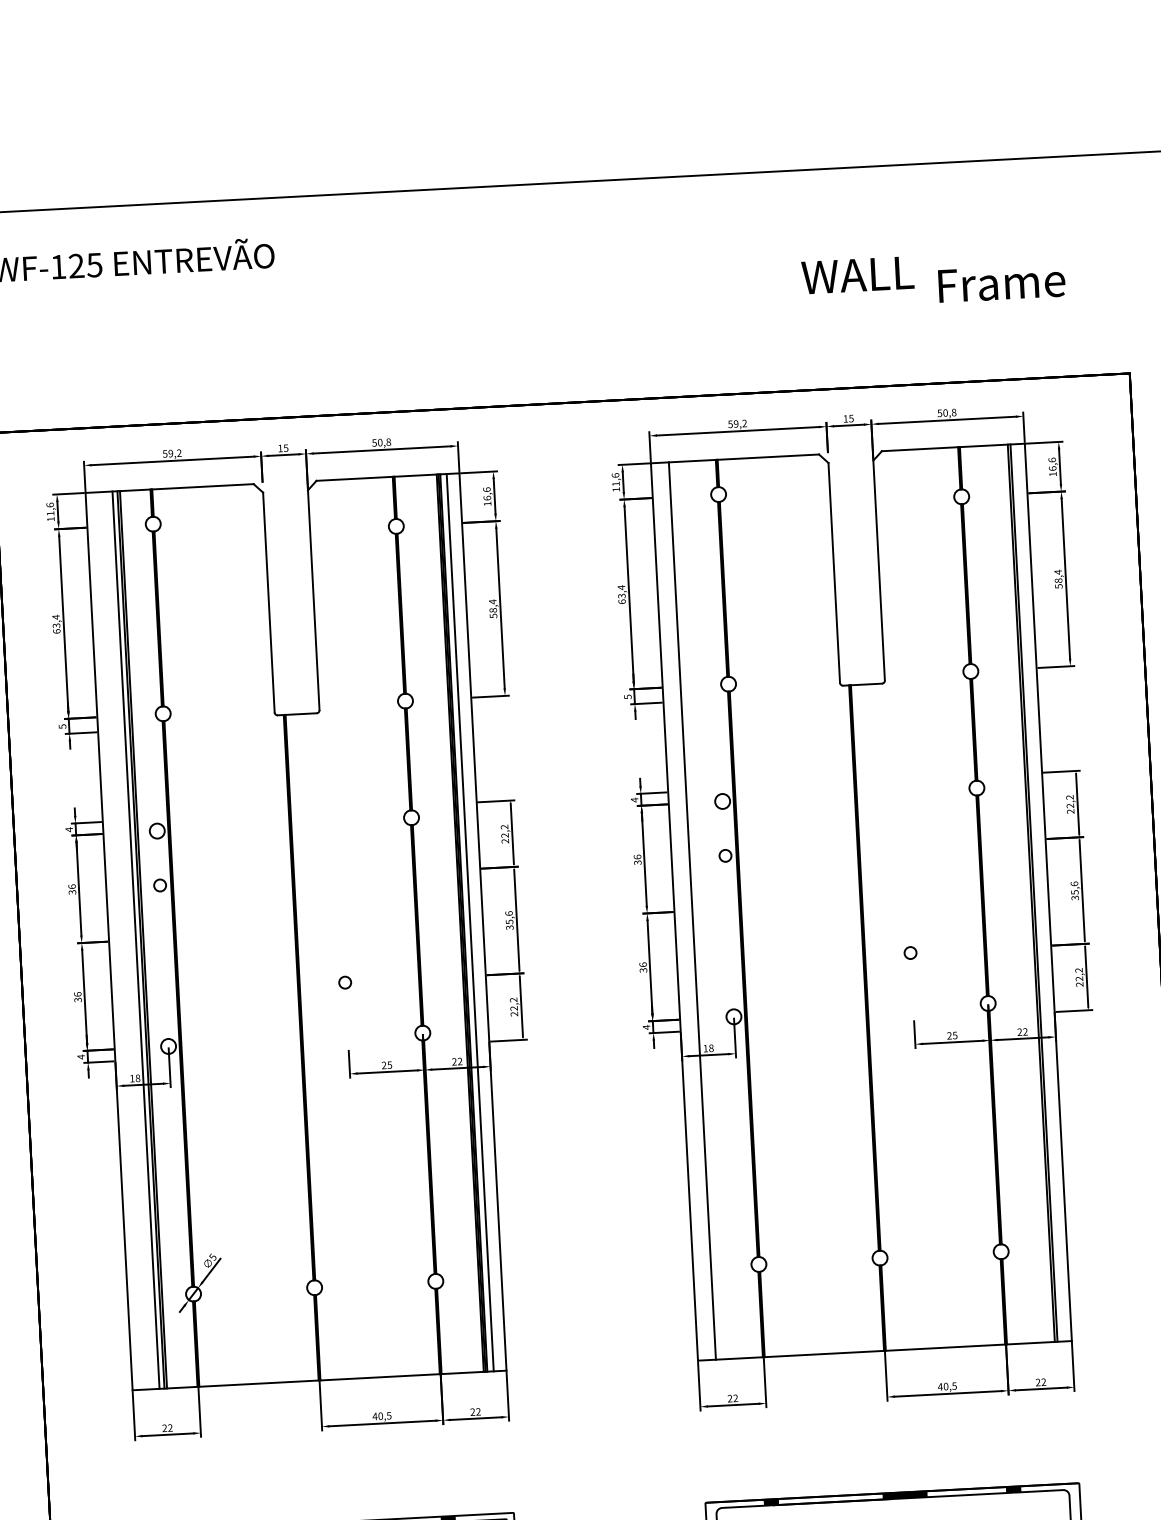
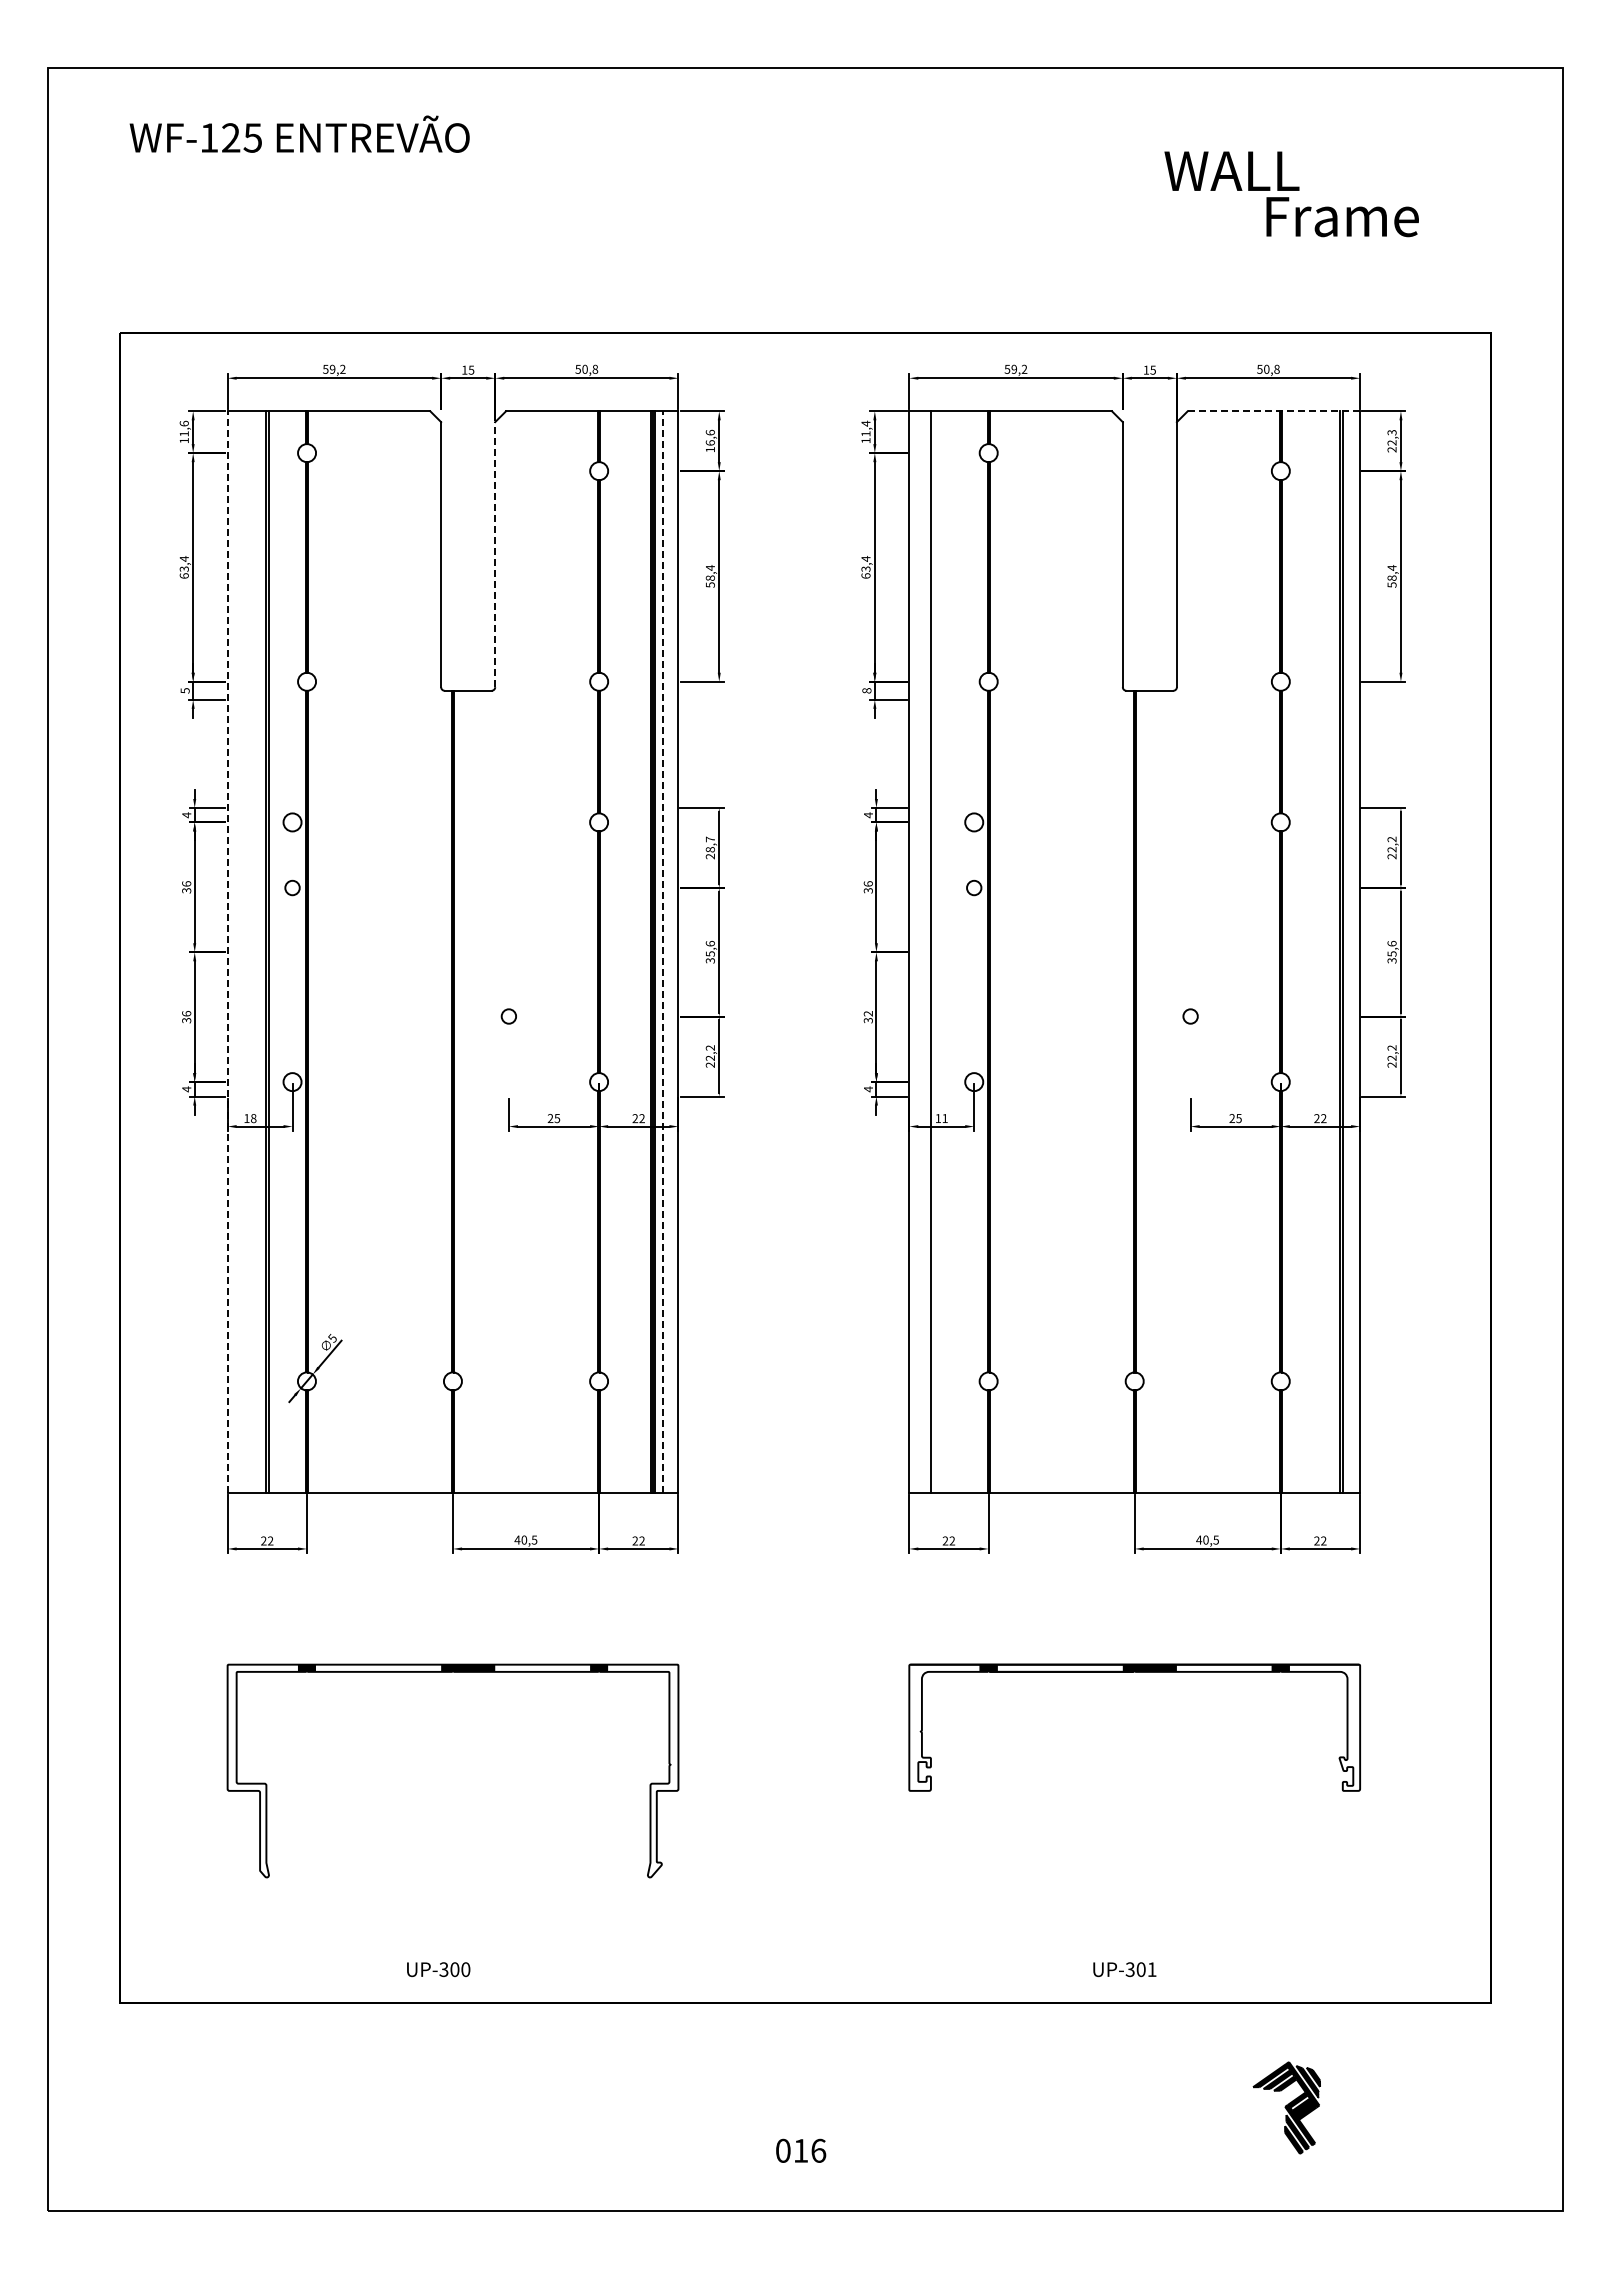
text: (857, 274) -> (1231, 170), moved
line: (953, 447) -> (1273, 411), solid -> dashed
text: (1052, 466) -> (1391, 440), 16,6 -> 22,3
text: (615, 475) -> (865, 423), 11,6 -> 11,4
line: (313, 600) -> (495, 554), solid -> dashed
text: (627, 696) -> (866, 690), 5 -> 8
text: (504, 831) -> (709, 844), 22,2 -> 28,7
line: (470, 922) -> (663, 952), solid -> dashed
line: (136, 940) -> (260, 952), removed
line: (109, 941) -> (227, 952), solid -> dashed
text: (642, 964) -> (867, 1013), 36 -> 32
text: (710, 1048) -> (944, 1118), 18 -> 11

